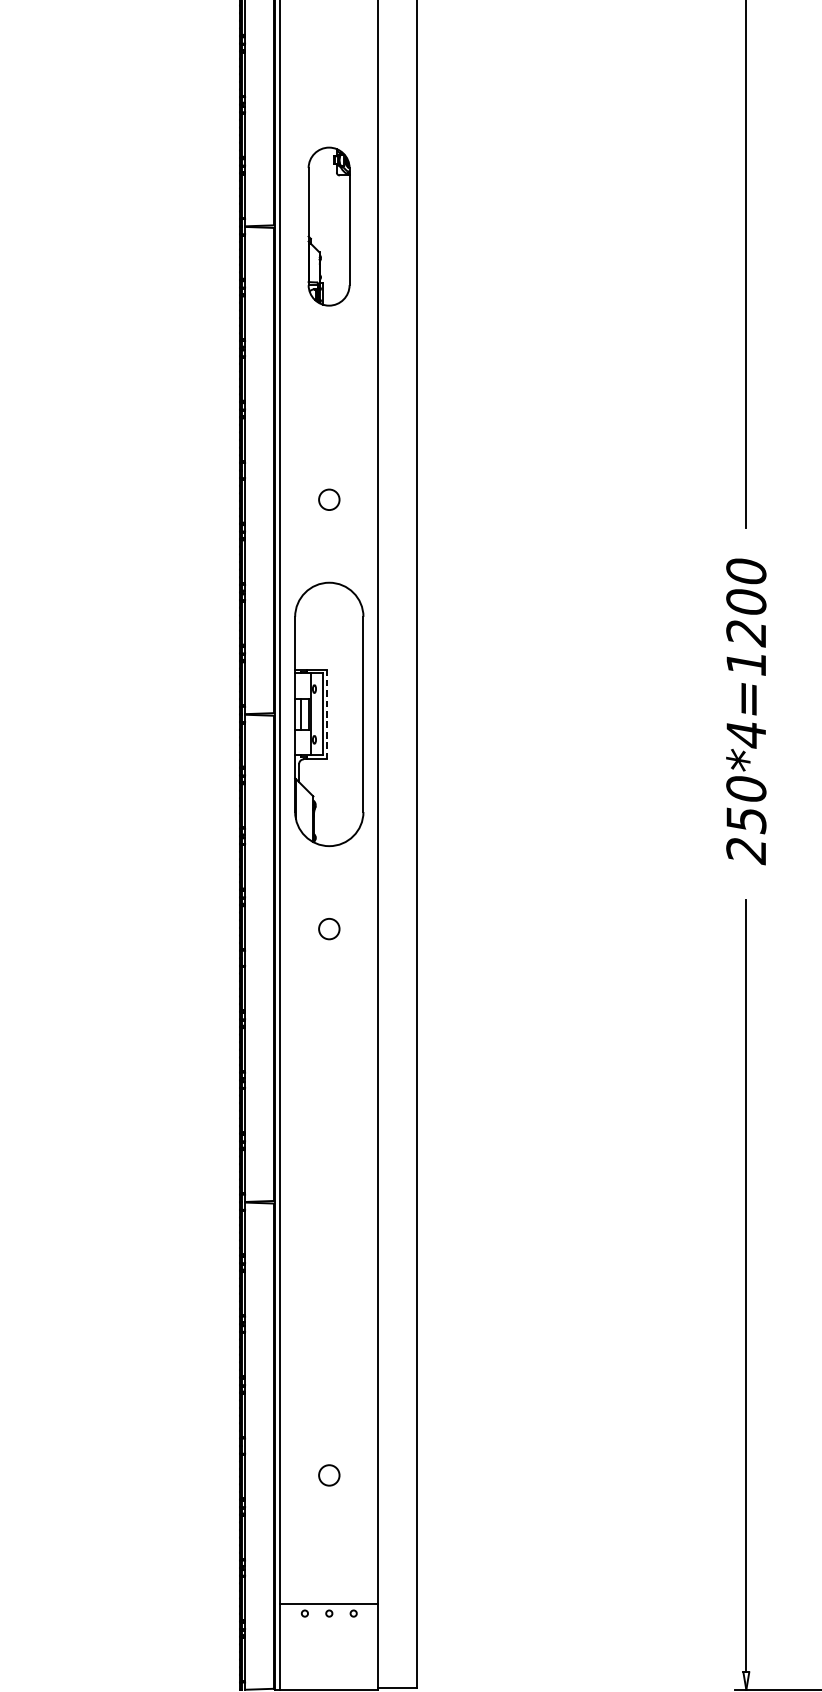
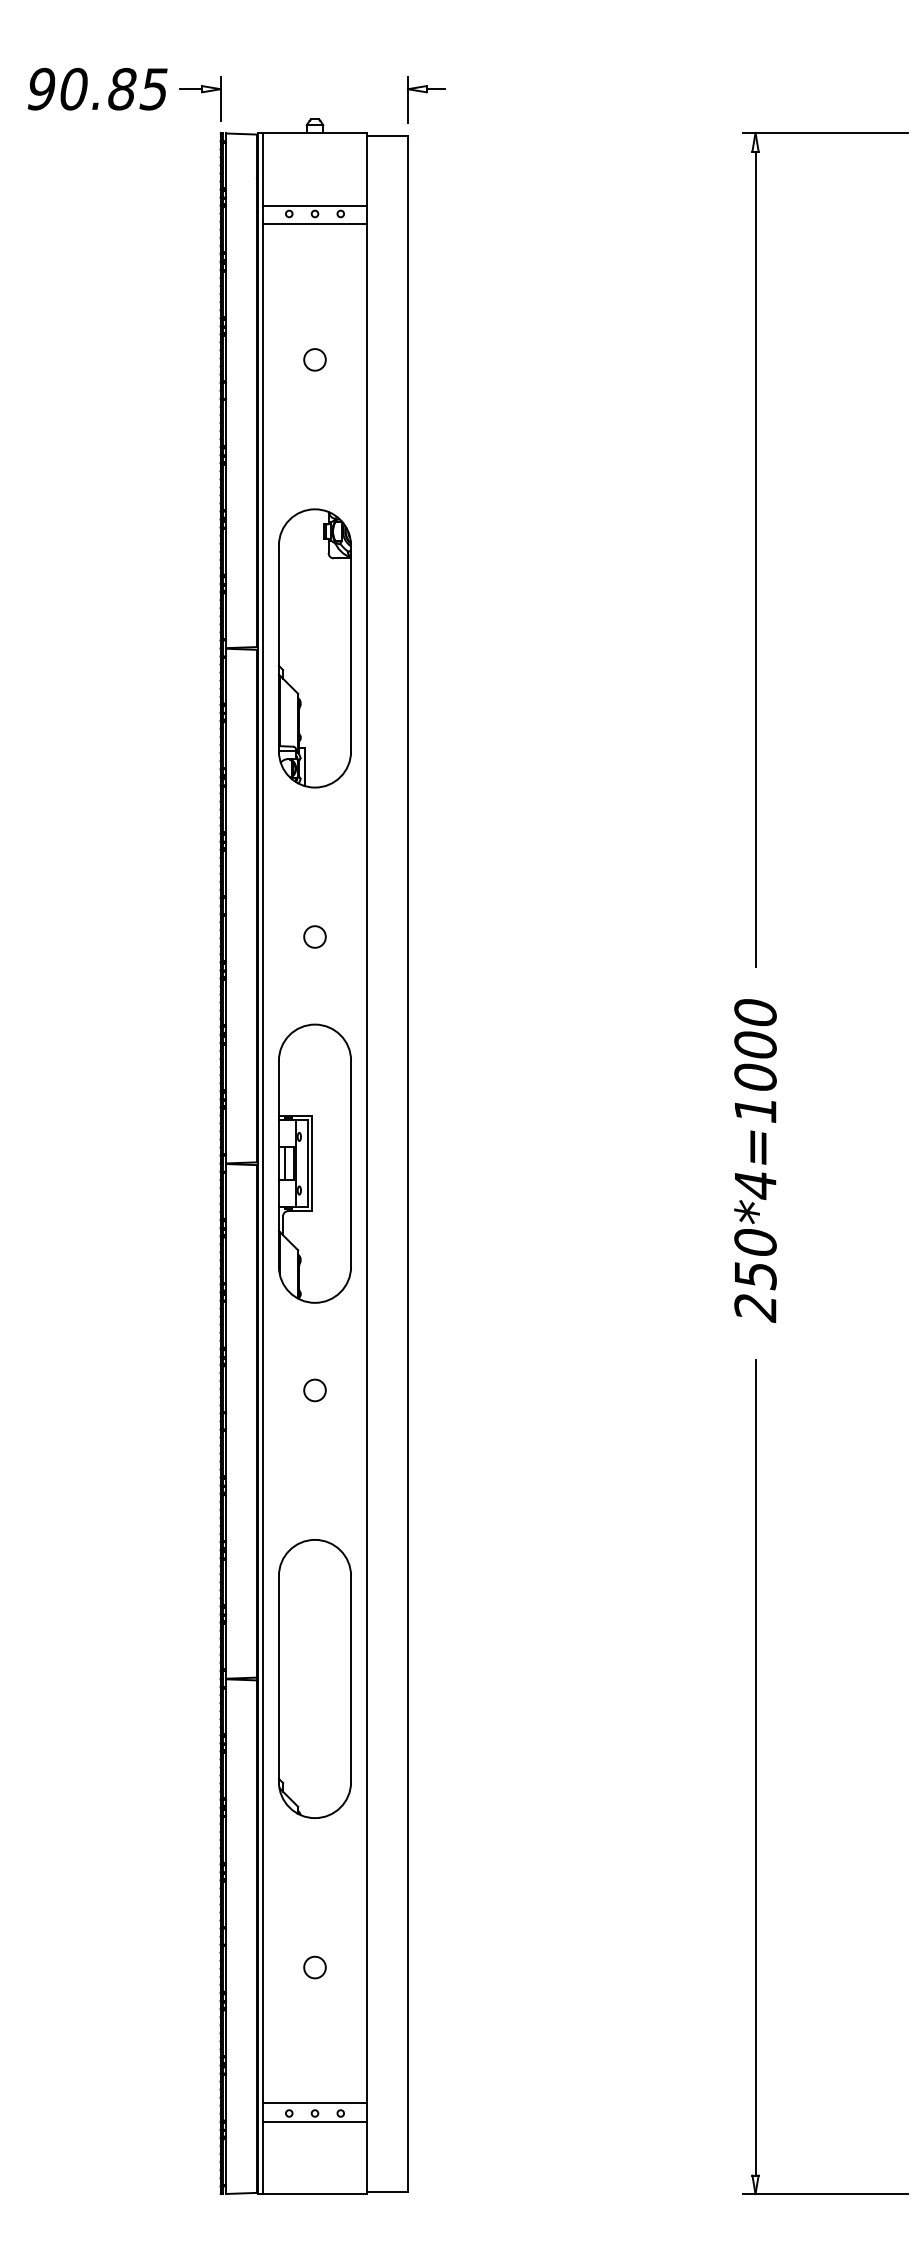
part: (328, 226) -> (314, 648), size x1.67
text: (746, 633) -> (755, 1078), 250*4=1200 -> 250*4=1000
line: (326, 714) -> (312, 1163), dashed -> solid
part: (328, 1201) -> (314, 1678), added
line: (328, 1621) -> (314, 2121), added

